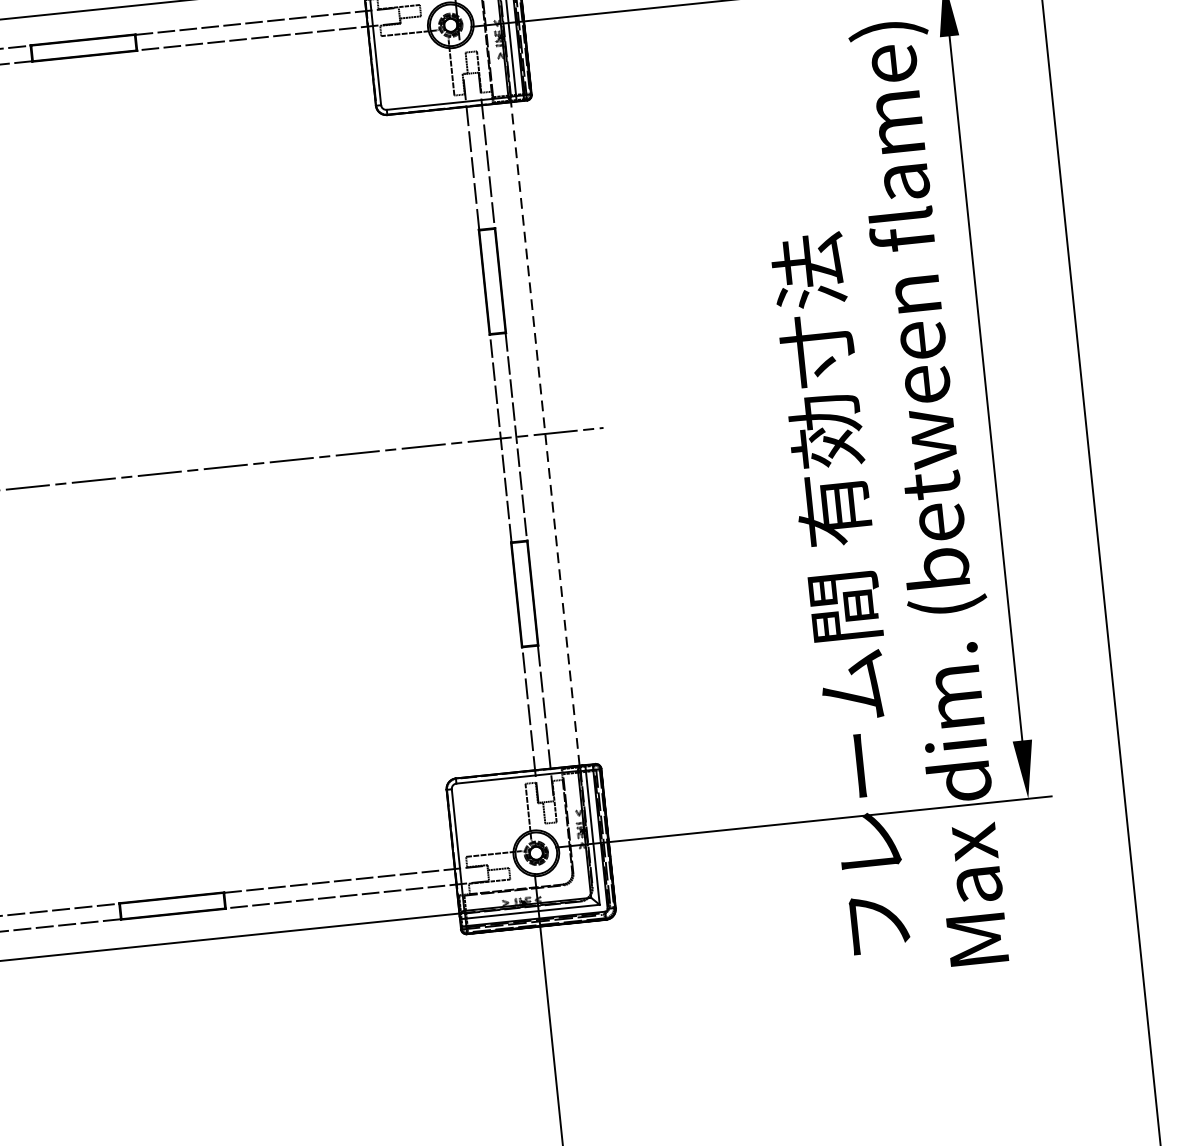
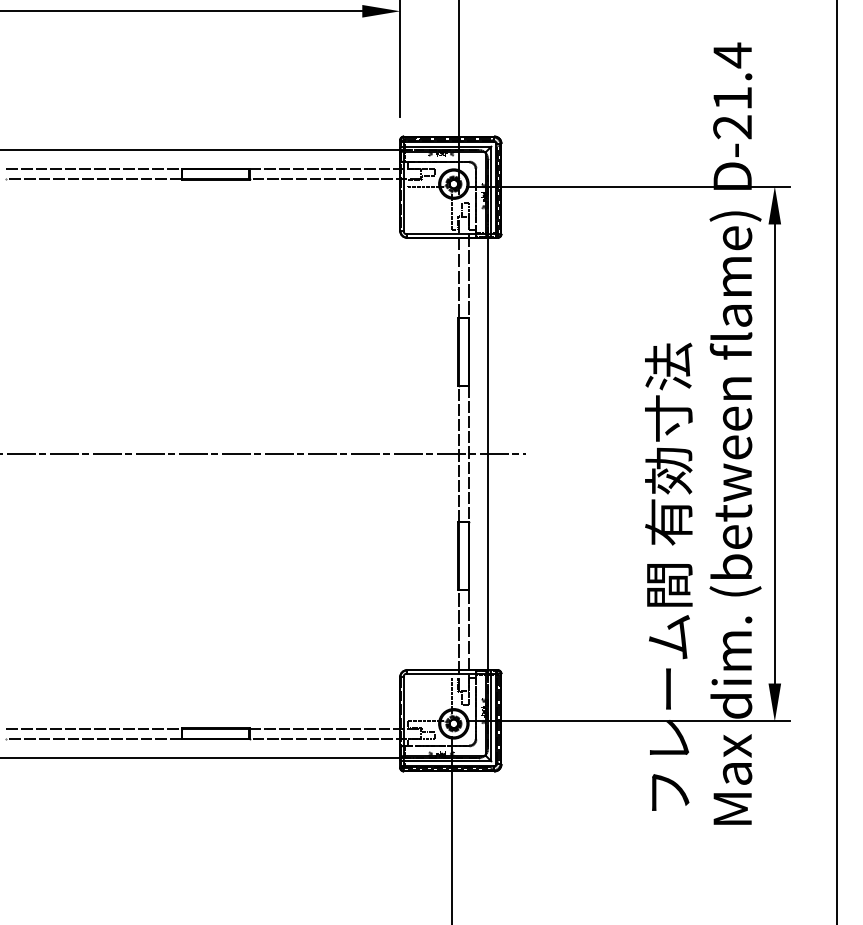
line: (545, 433) -> (487, 453), dashed -> solid

